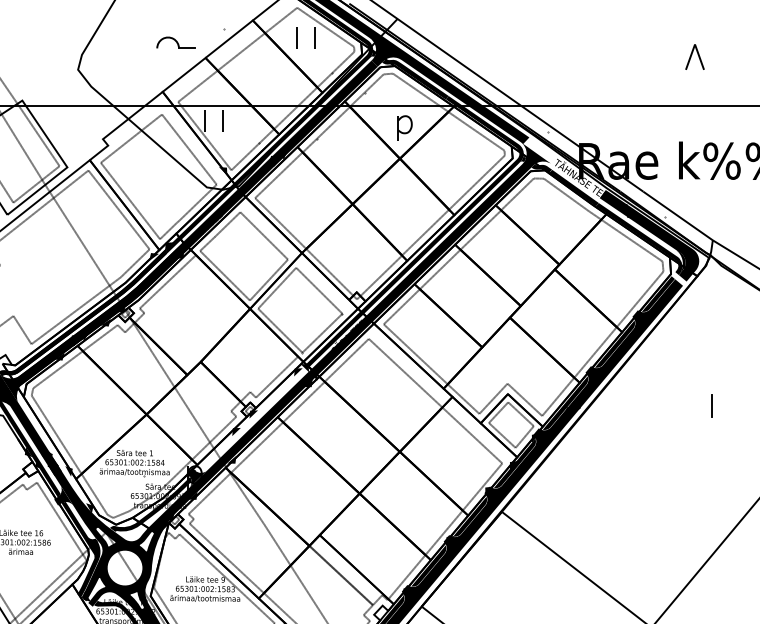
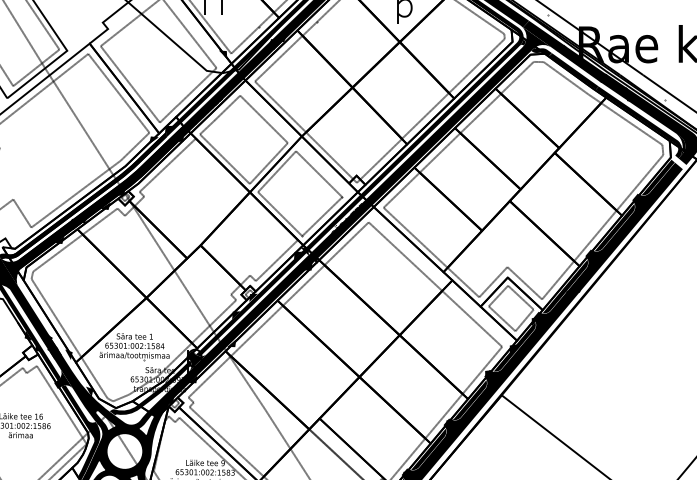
fill: (565, 168) -> (565, 51), added
fill: (252, 418) -> (252, 301), added

